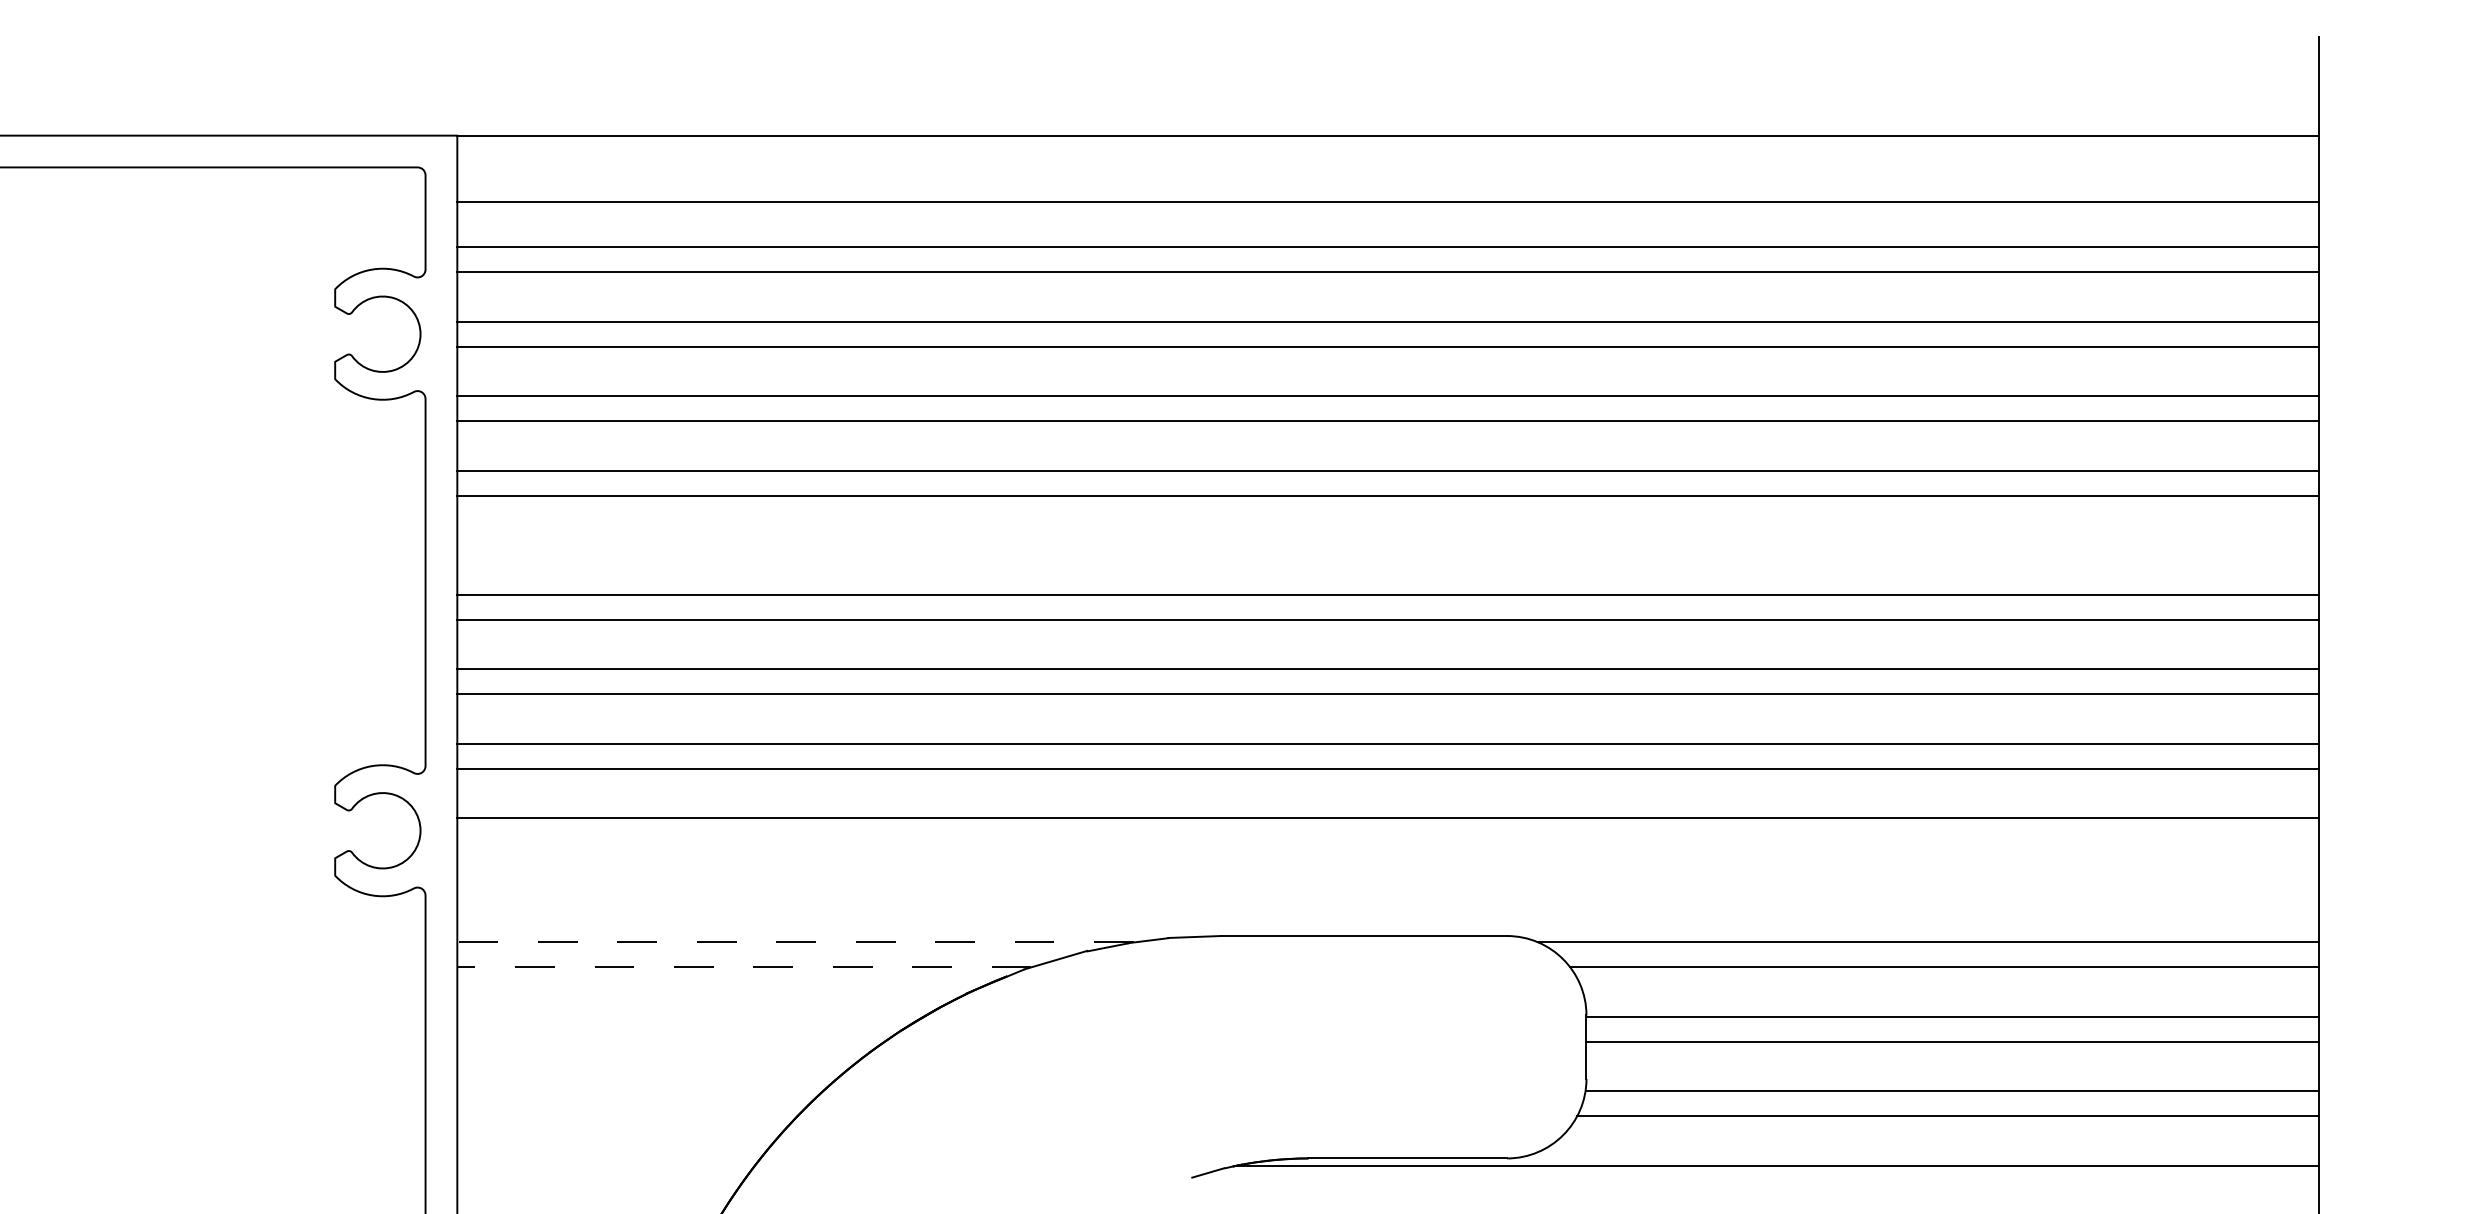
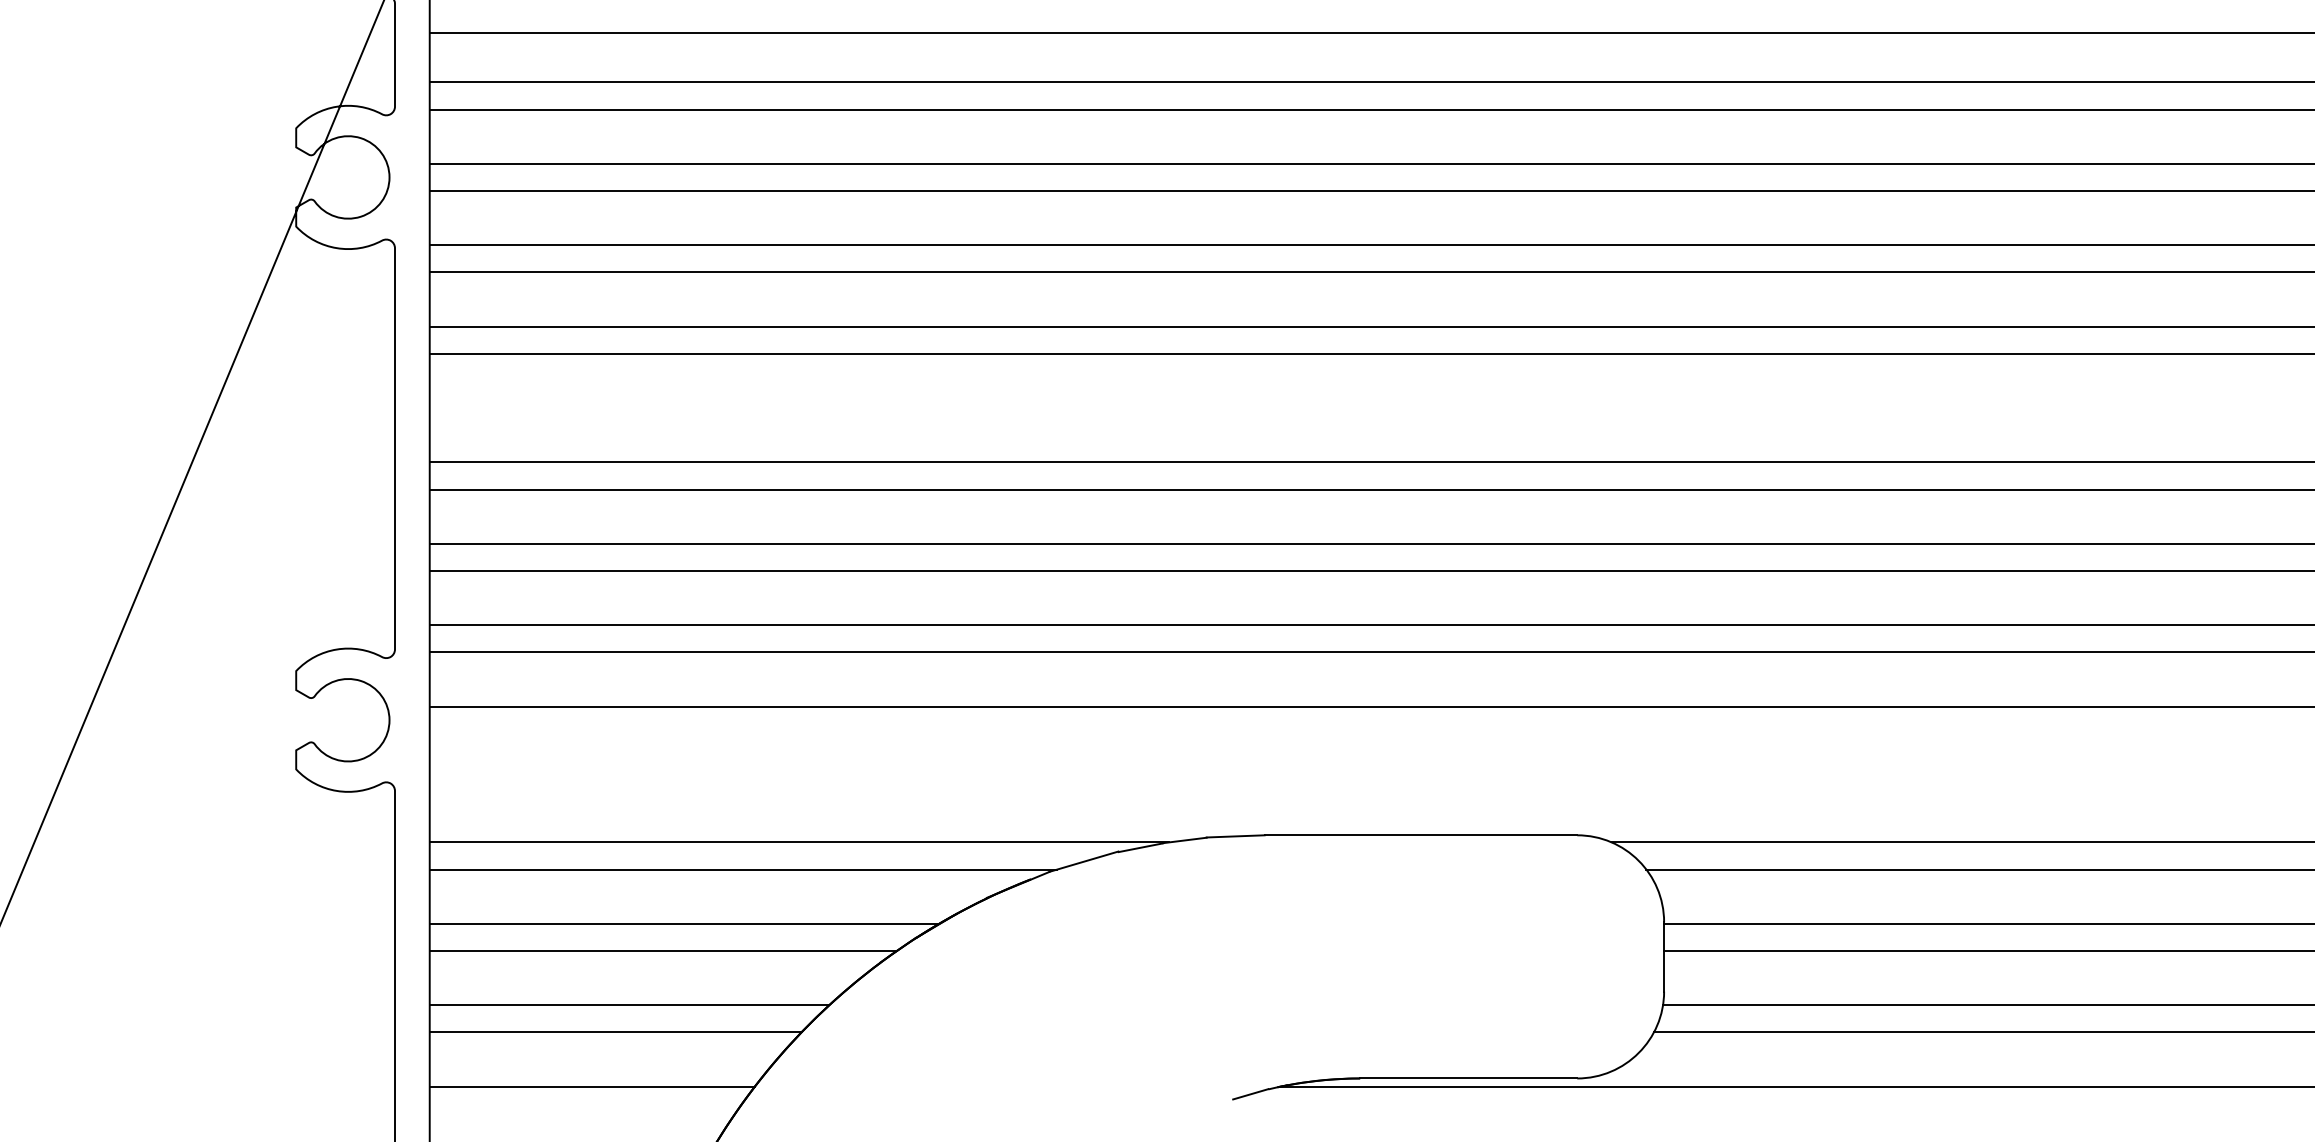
line: (795, 942) -> (799, 842), dashed -> solid
line: (743, 967) -> (742, 869), dashed -> solid
line: (690, 1016) -> (684, 923), added
line: (670, 1041) -> (662, 950), added
line: (639, 1091) -> (628, 1005), added
line: (627, 1116) -> (615, 1032), added
line: (605, 1165) -> (591, 1086), added

